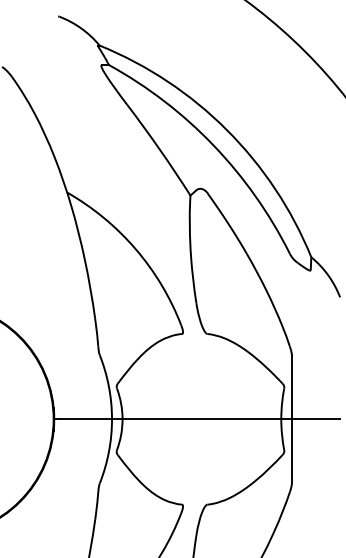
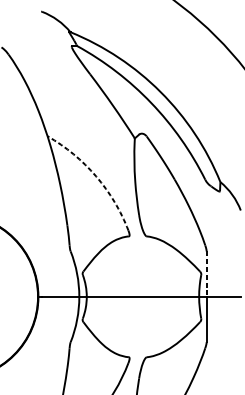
arc: (135, 249) -> (95, 176), solid -> dashed
line: (291, 387) -> (206, 274), solid -> dashed

